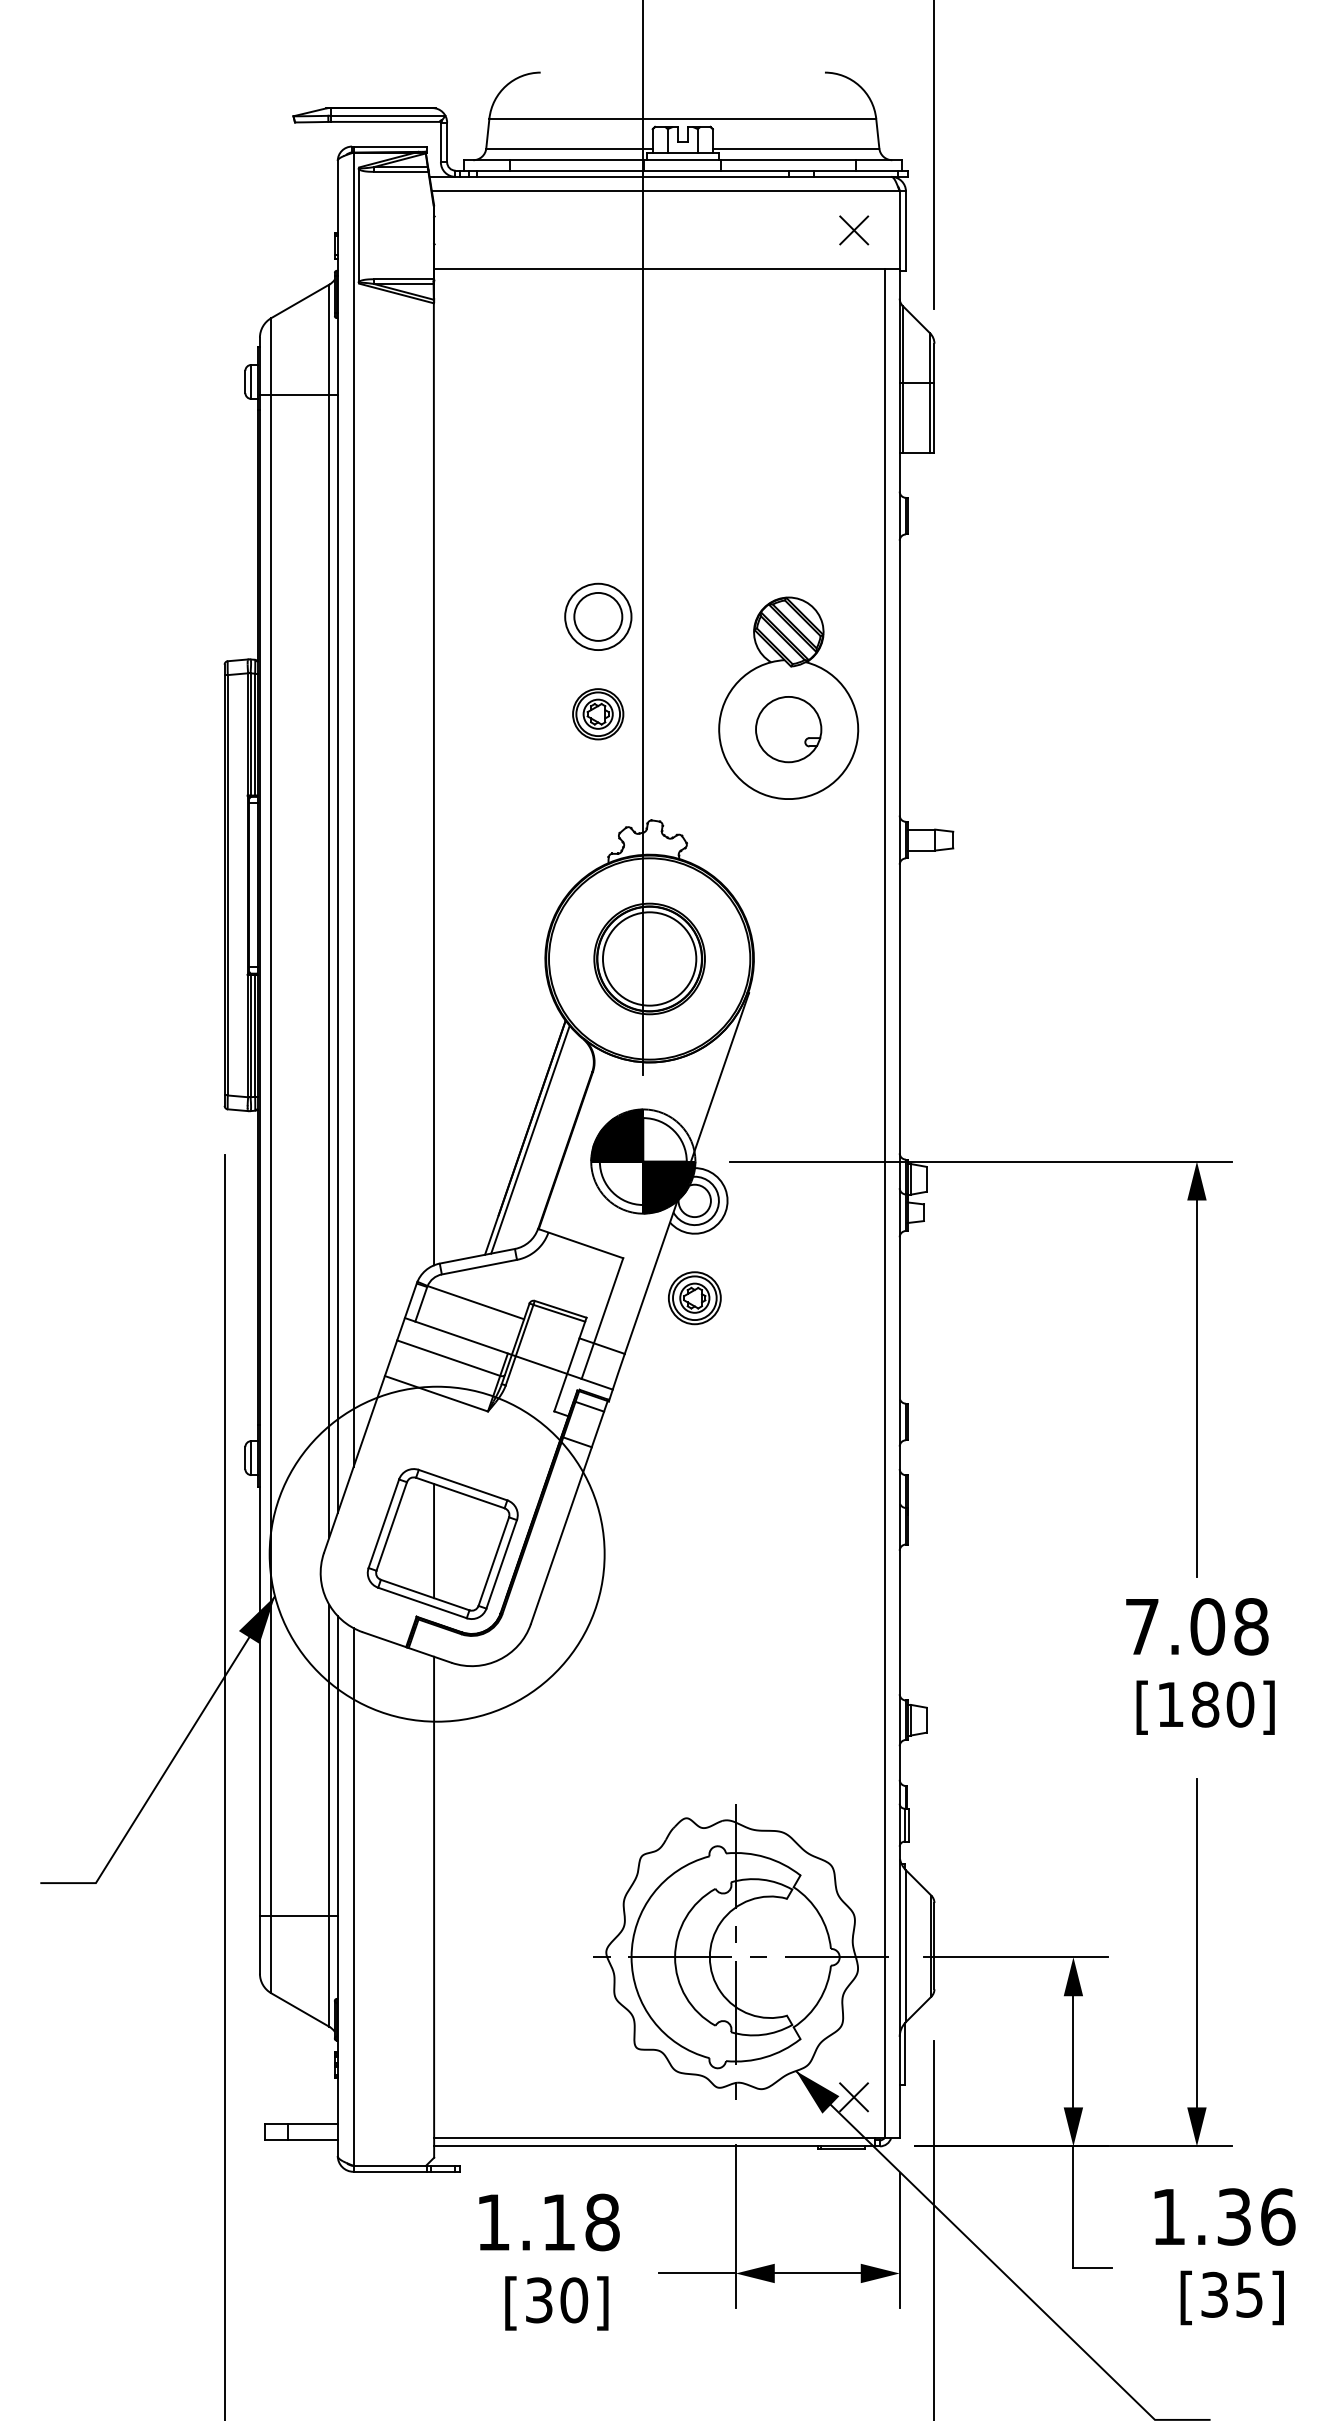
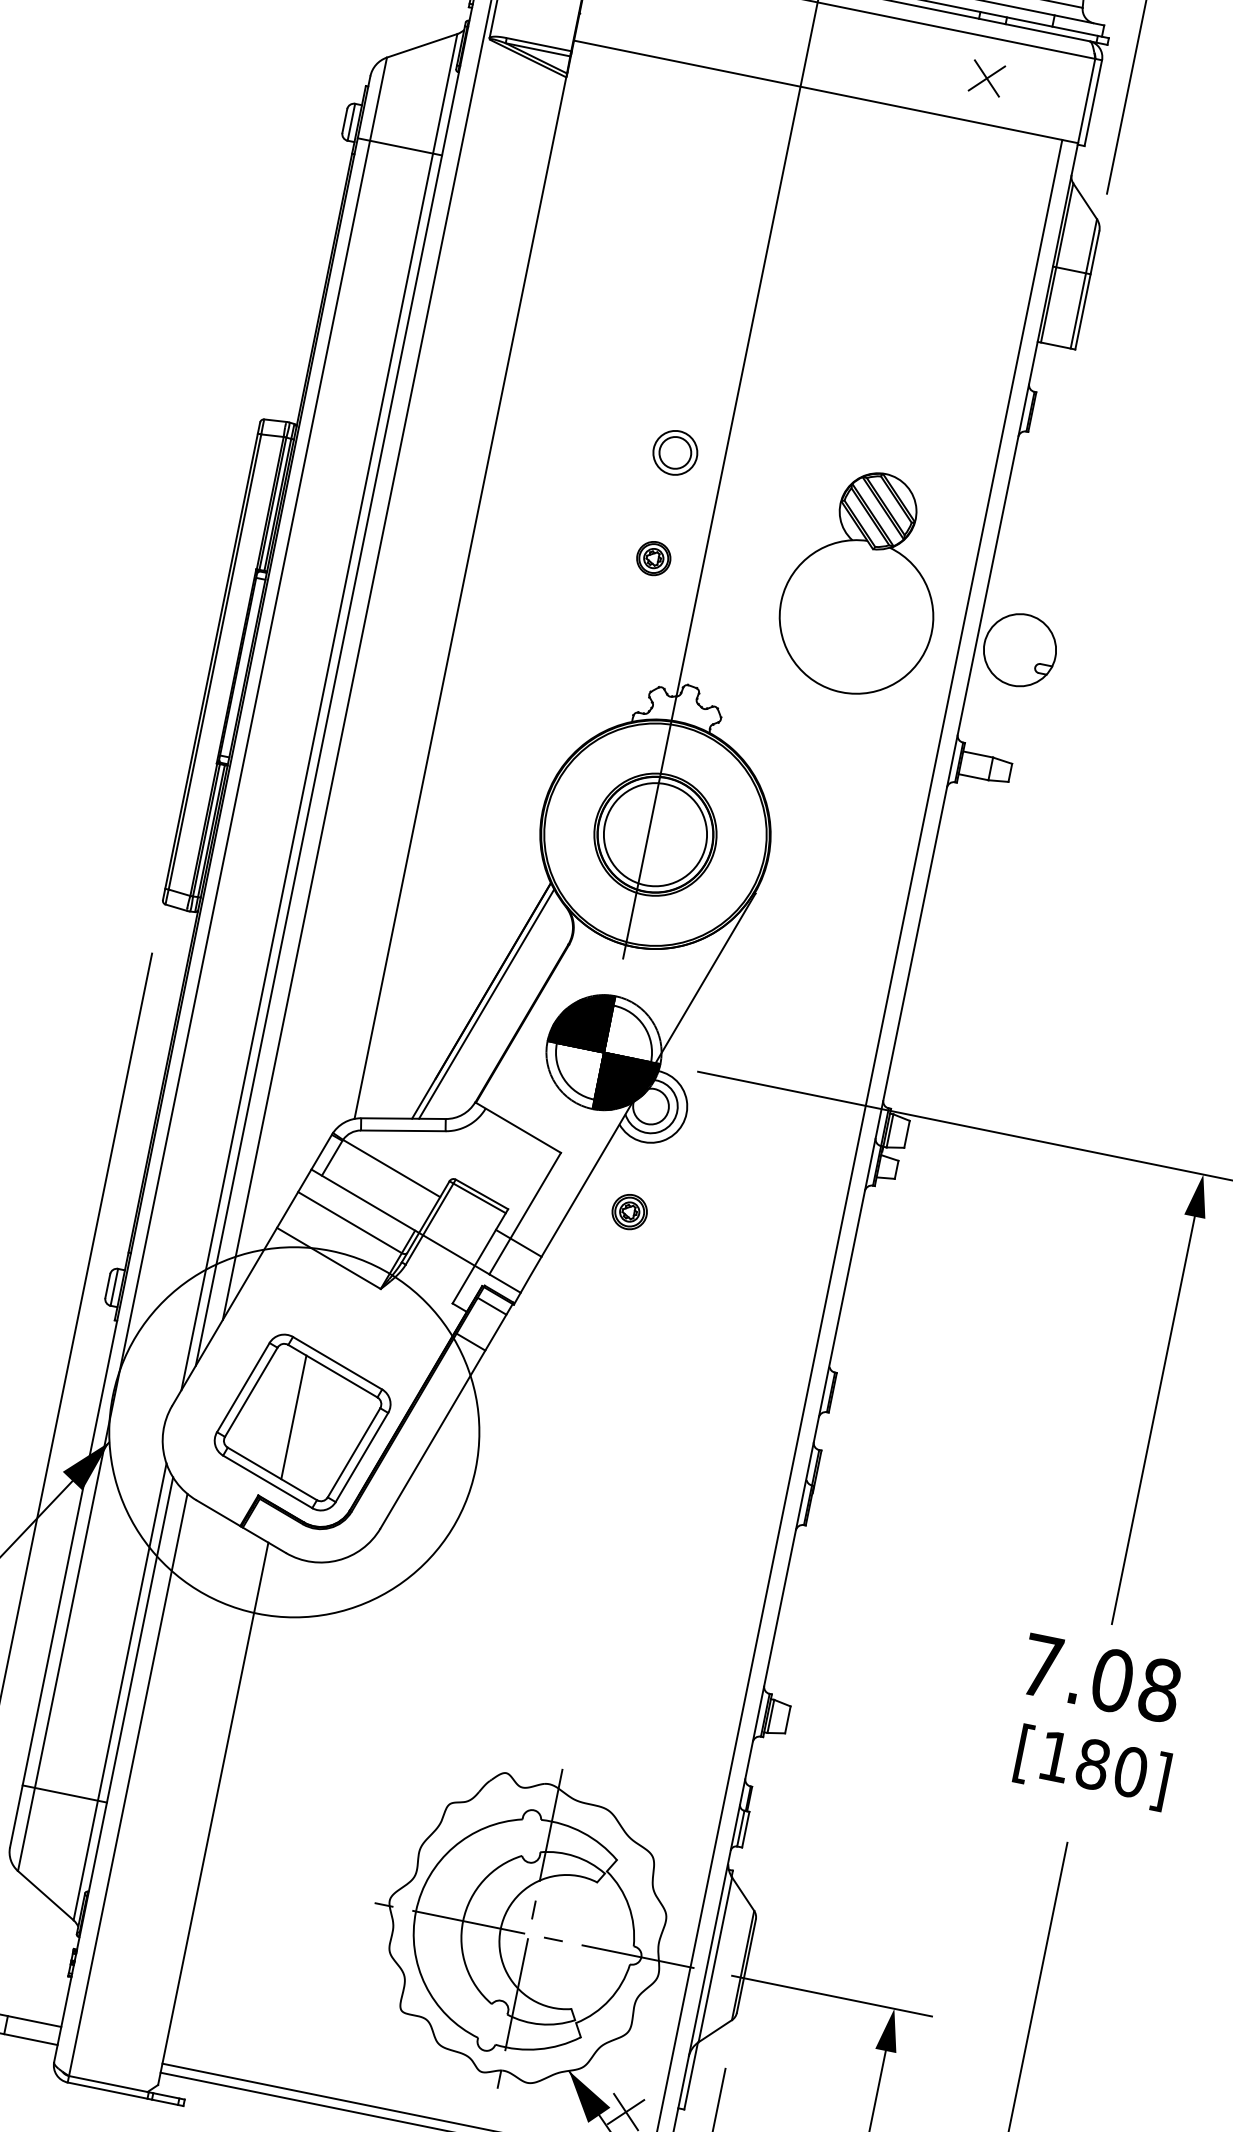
part: (854, 230) -> (987, 78), moved
part: (598, 616) -> (675, 452), size x0.6
part: (598, 714) -> (653, 558), size x0.6
part: (788, 729) -> (1019, 650), moved
part: (694, 1298) -> (629, 1212), size x0.6

